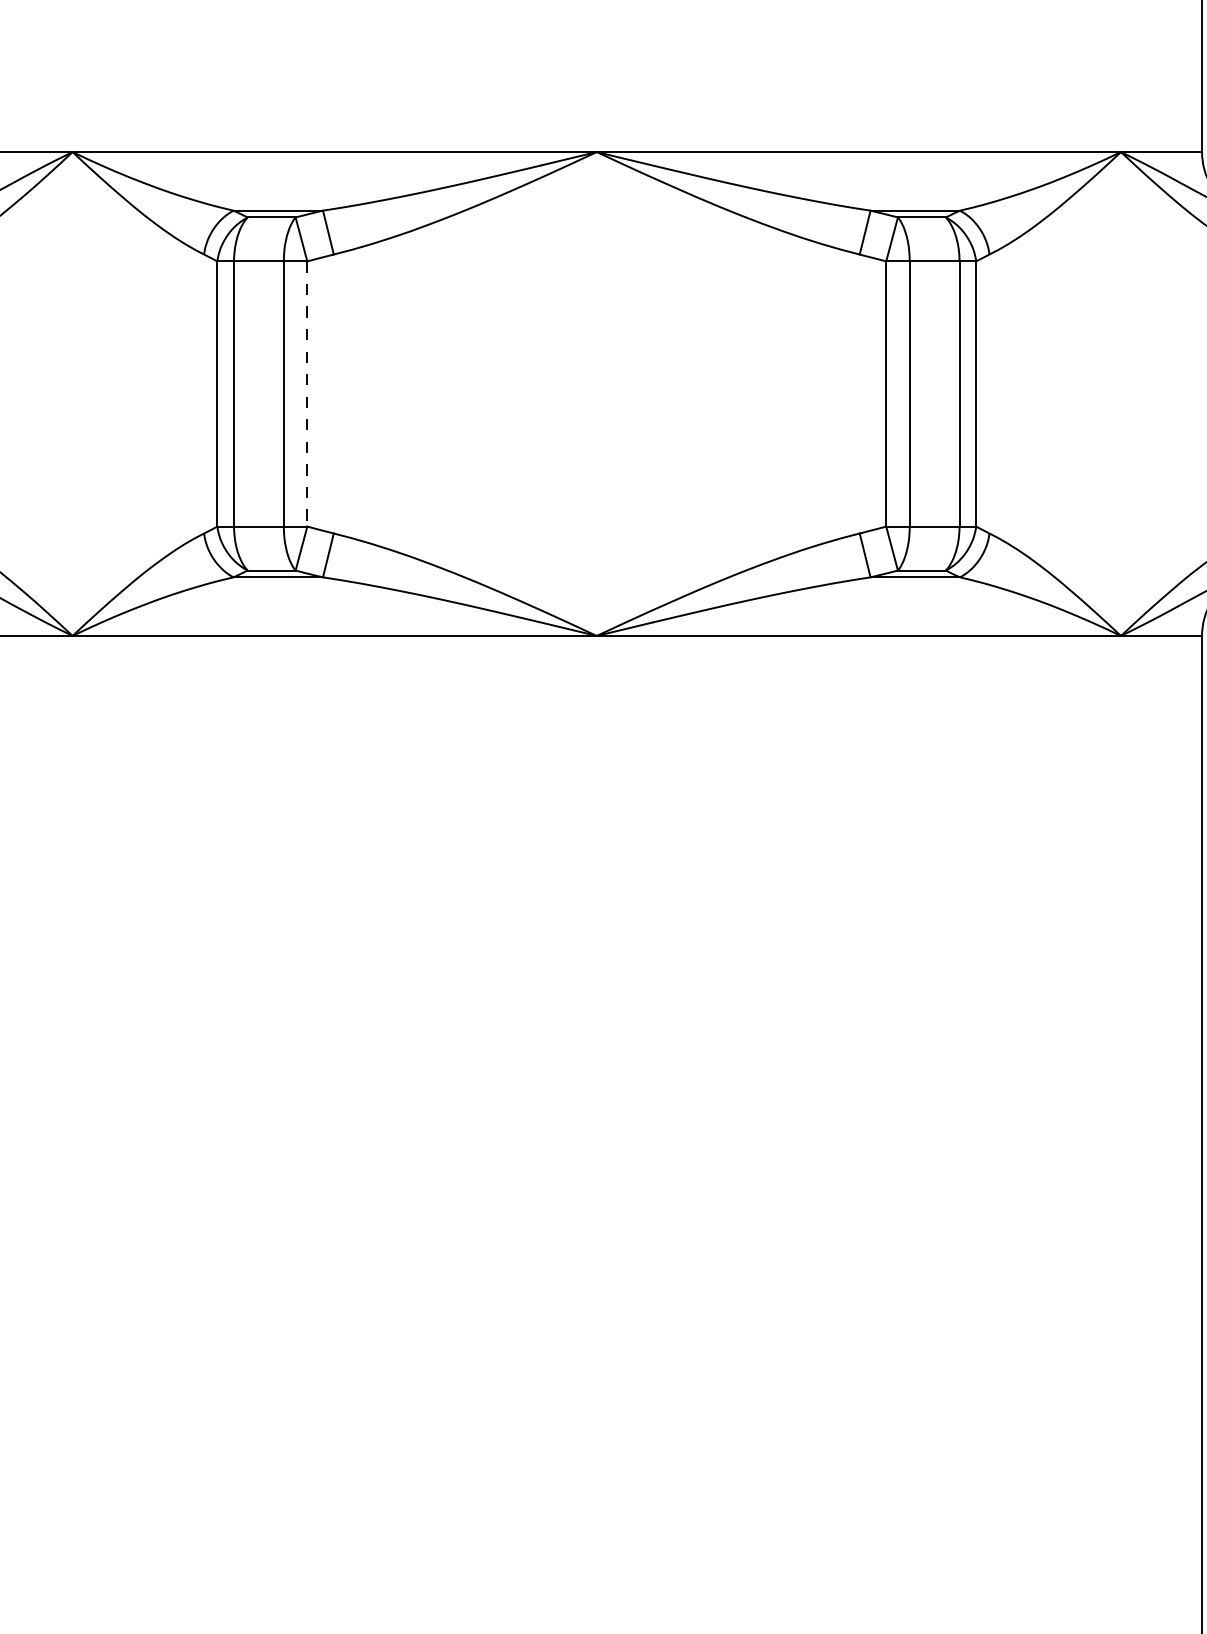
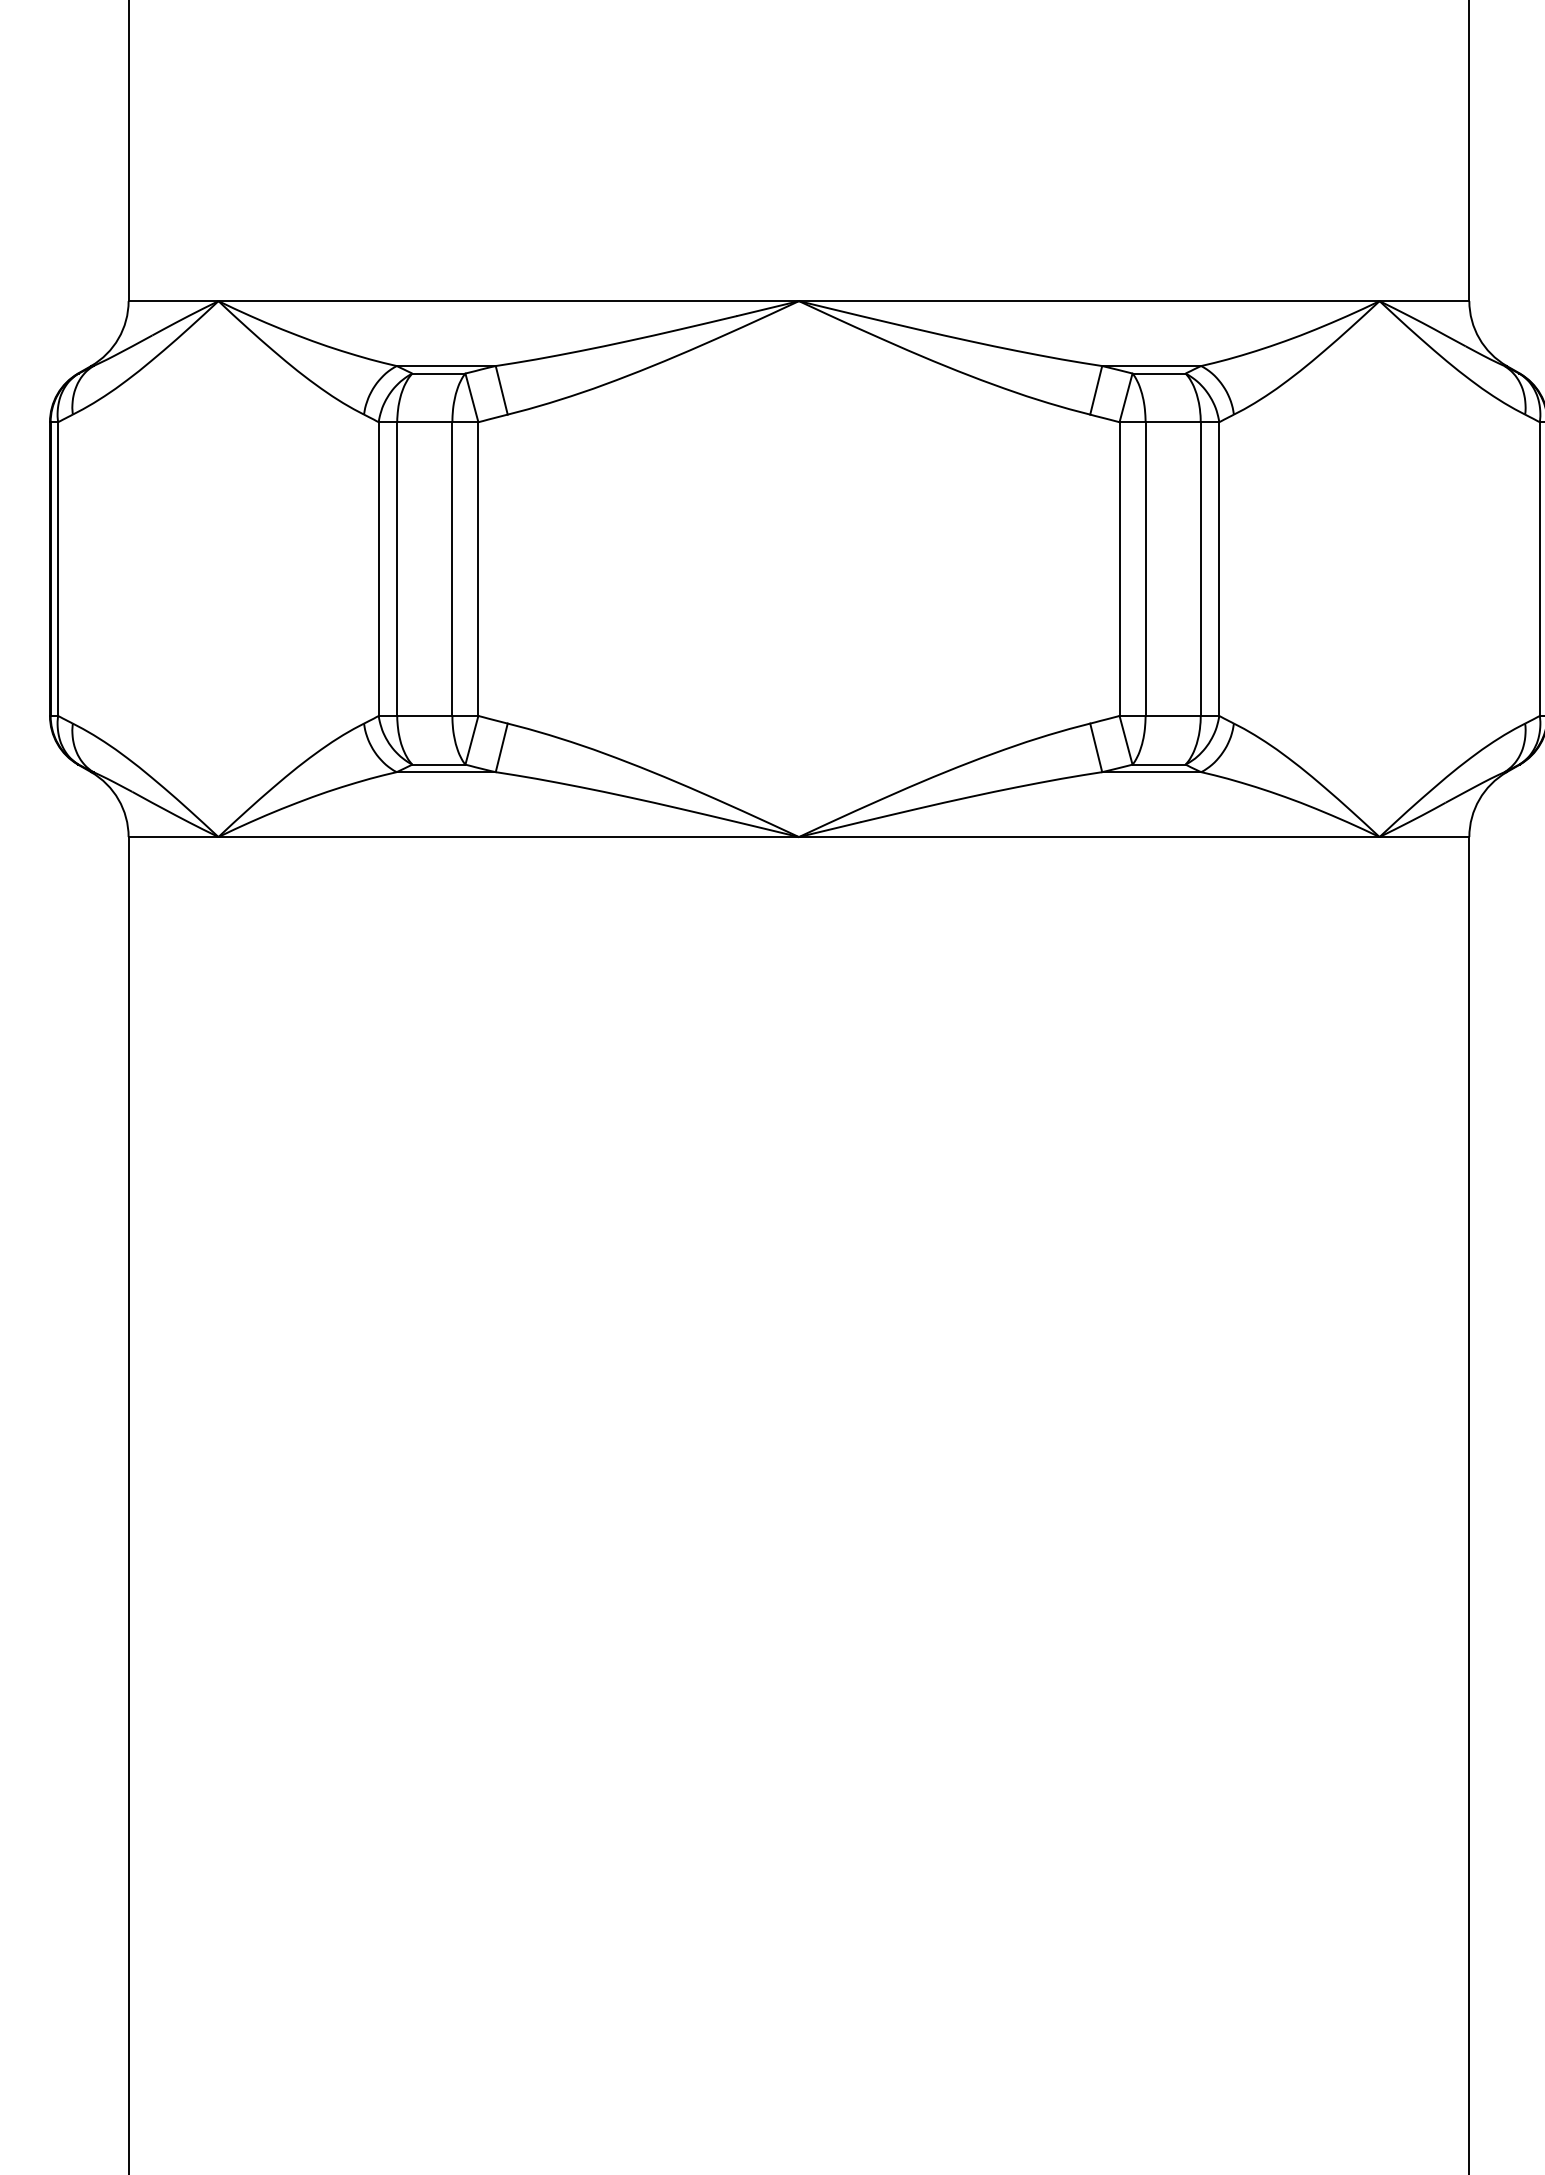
line: (307, 394) -> (478, 569), dashed -> solid

